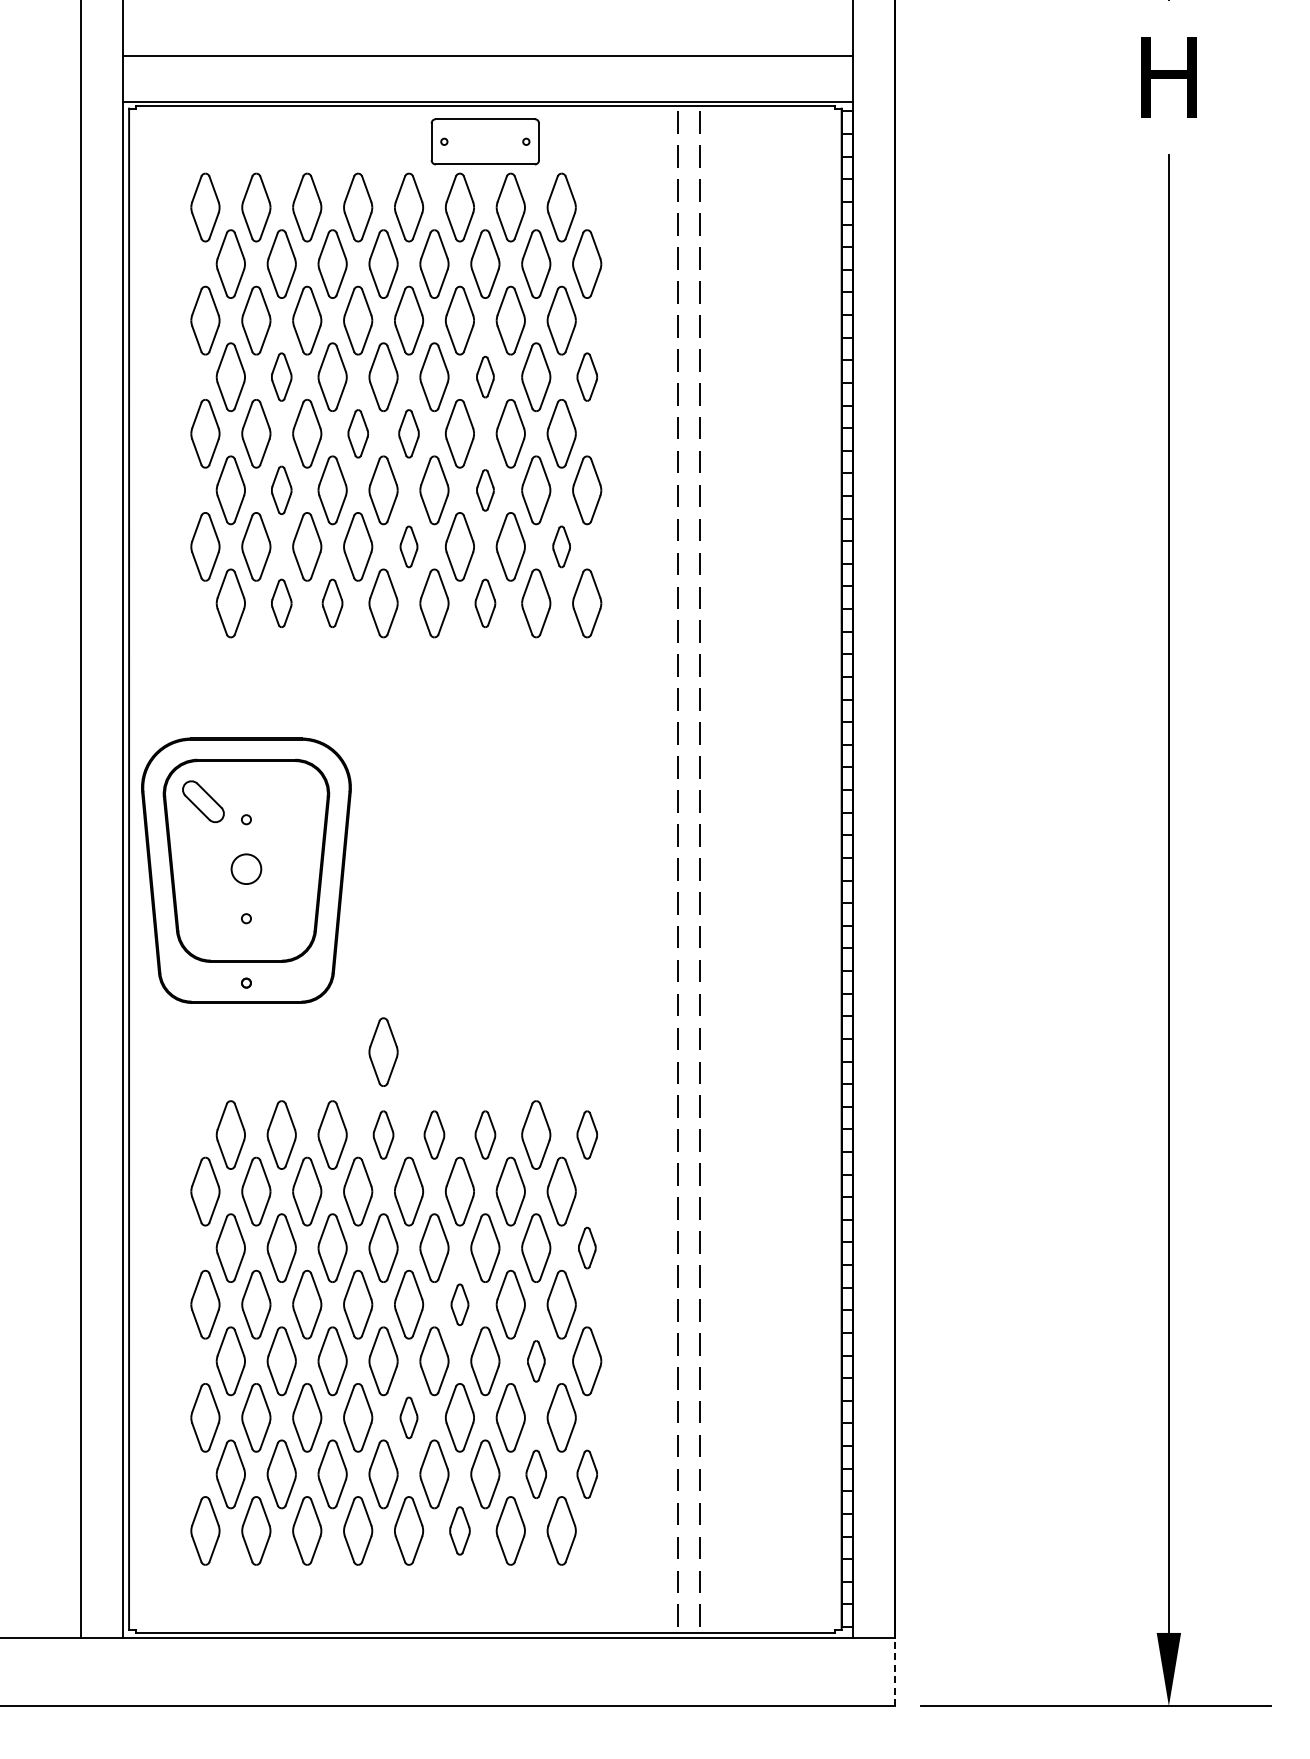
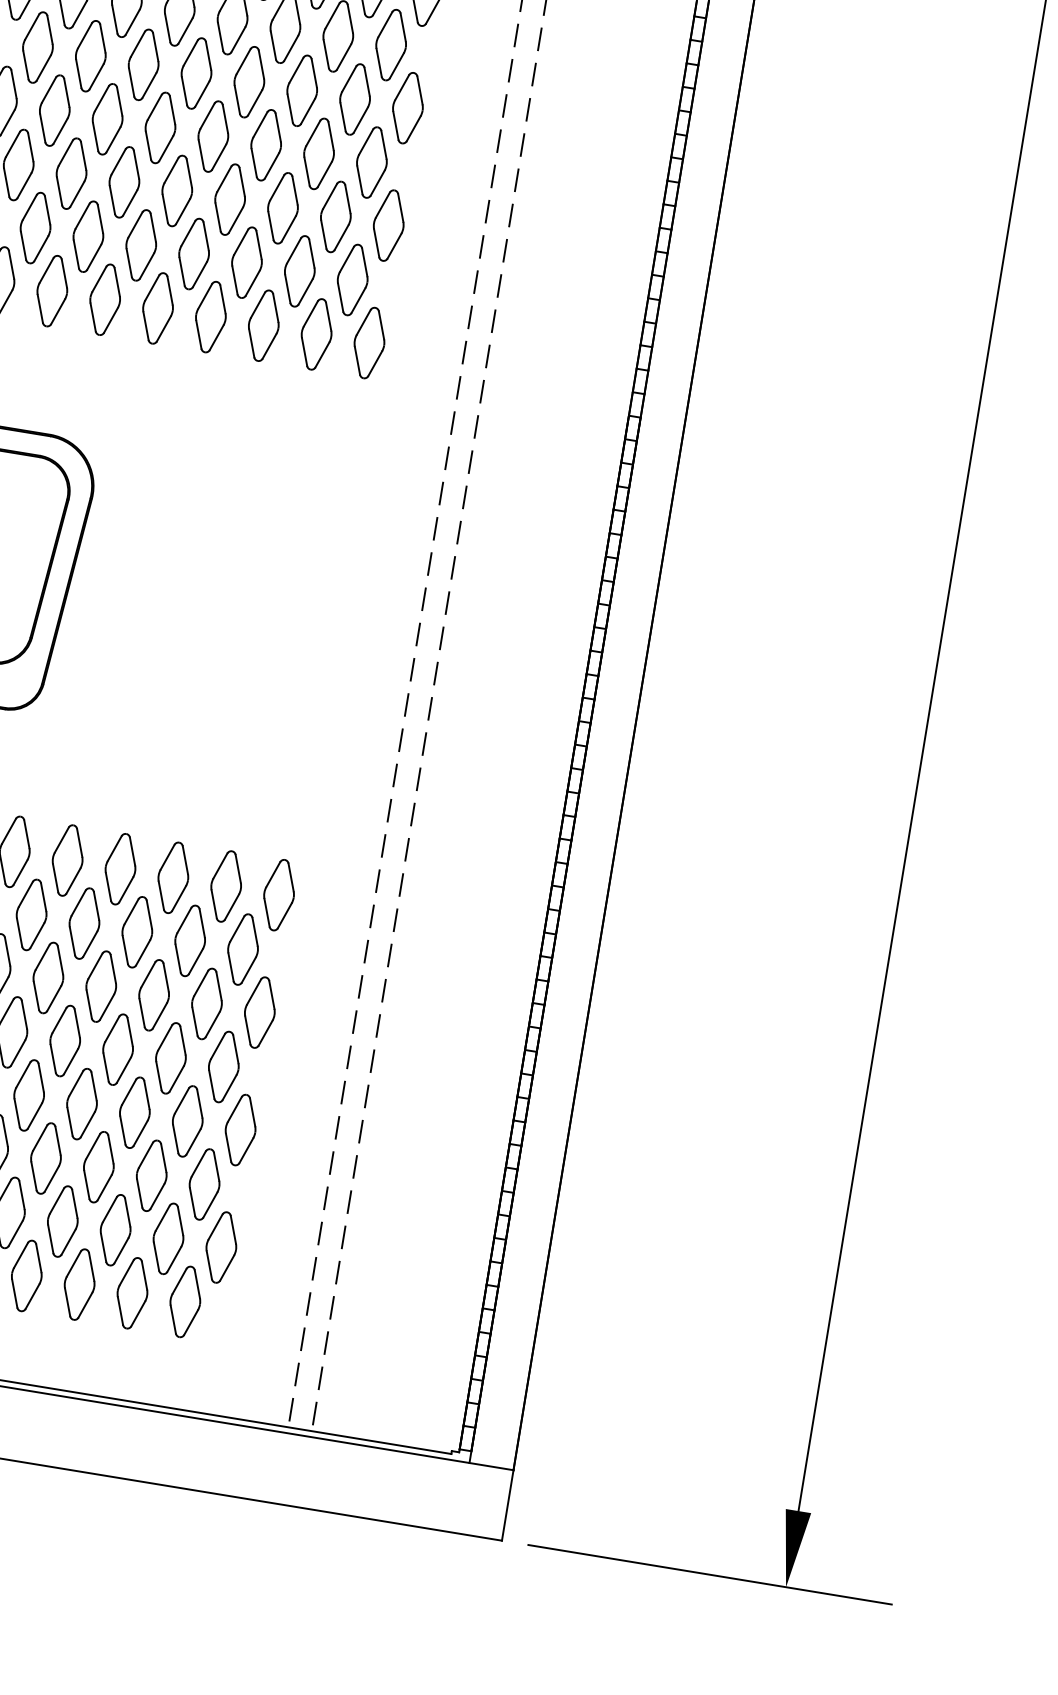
part: (281, 376) -> (90, 55), size x1.43
part: (485, 376) -> (302, 90), size x1.67
part: (587, 376) -> (408, 107), size x1.43
part: (358, 433) -> (160, 127), size x1.43
part: (408, 433) -> (212, 136), size x1.43
part: (281, 490) -> (71, 173), size x1.43
part: (485, 490) -> (283, 208), size x1.67
part: (408, 546) -> (193, 253), size x1.67
part: (561, 546) -> (352, 279), size x1.67
part: (281, 603) -> (52, 291), size x1.43
part: (332, 603) -> (105, 299), size x1.43
part: (485, 603) -> (263, 325), size x1.43
part: (383, 1051) -> (81, 773), removed
part: (383, 1134) -> (67, 859), size x1.43
part: (434, 1134) -> (120, 868), size x1.43
part: (485, 1134) -> (173, 877), size x1.43
part: (587, 1134) -> (279, 894), size x1.43
part: (587, 1247) -> (260, 1011), size x1.67
part: (459, 1304) -> (117, 1049), size x1.67
part: (536, 1361) -> (187, 1121), size x1.67
part: (408, 1417) -> (45, 1158), size x1.67
part: (536, 1474) -> (168, 1239), size x1.43
part: (587, 1474) -> (221, 1247), size x1.43
part: (459, 1530) -> (79, 1284), size x1.43
line: (895, 1672) -> (507, 1505), dashed -> solid

